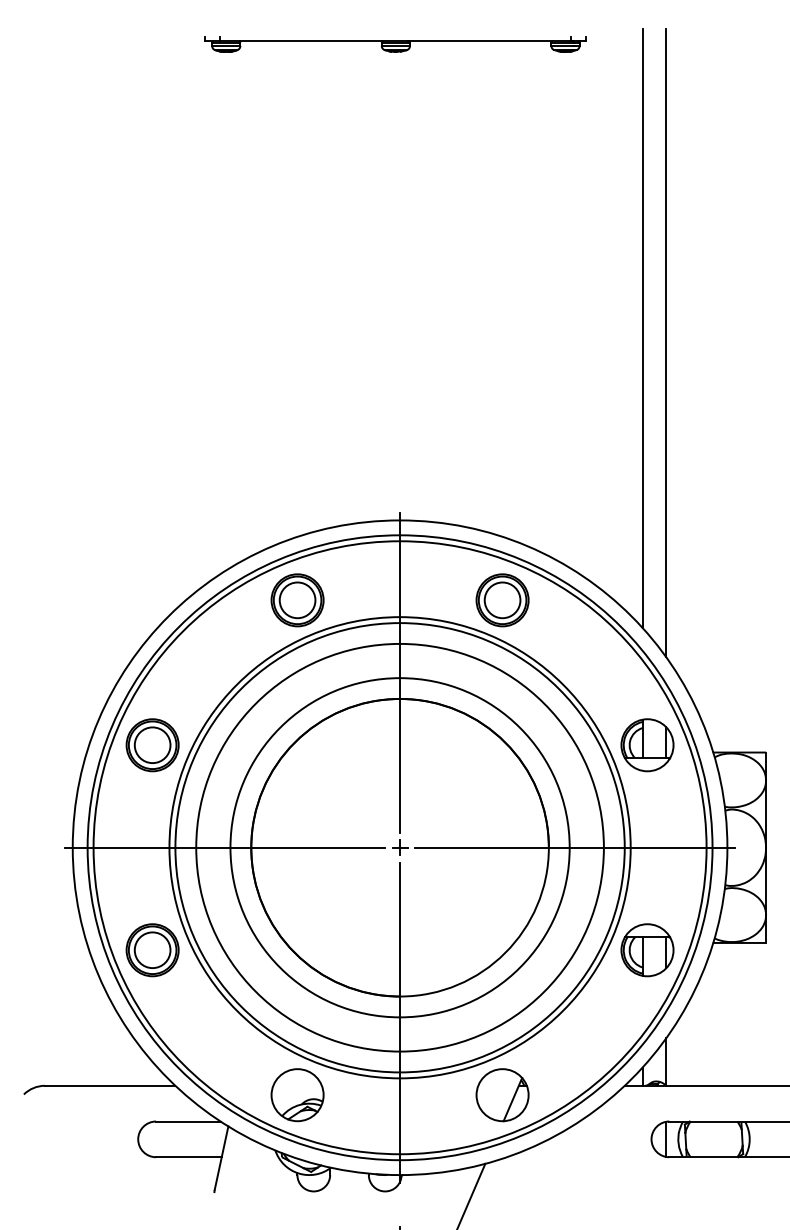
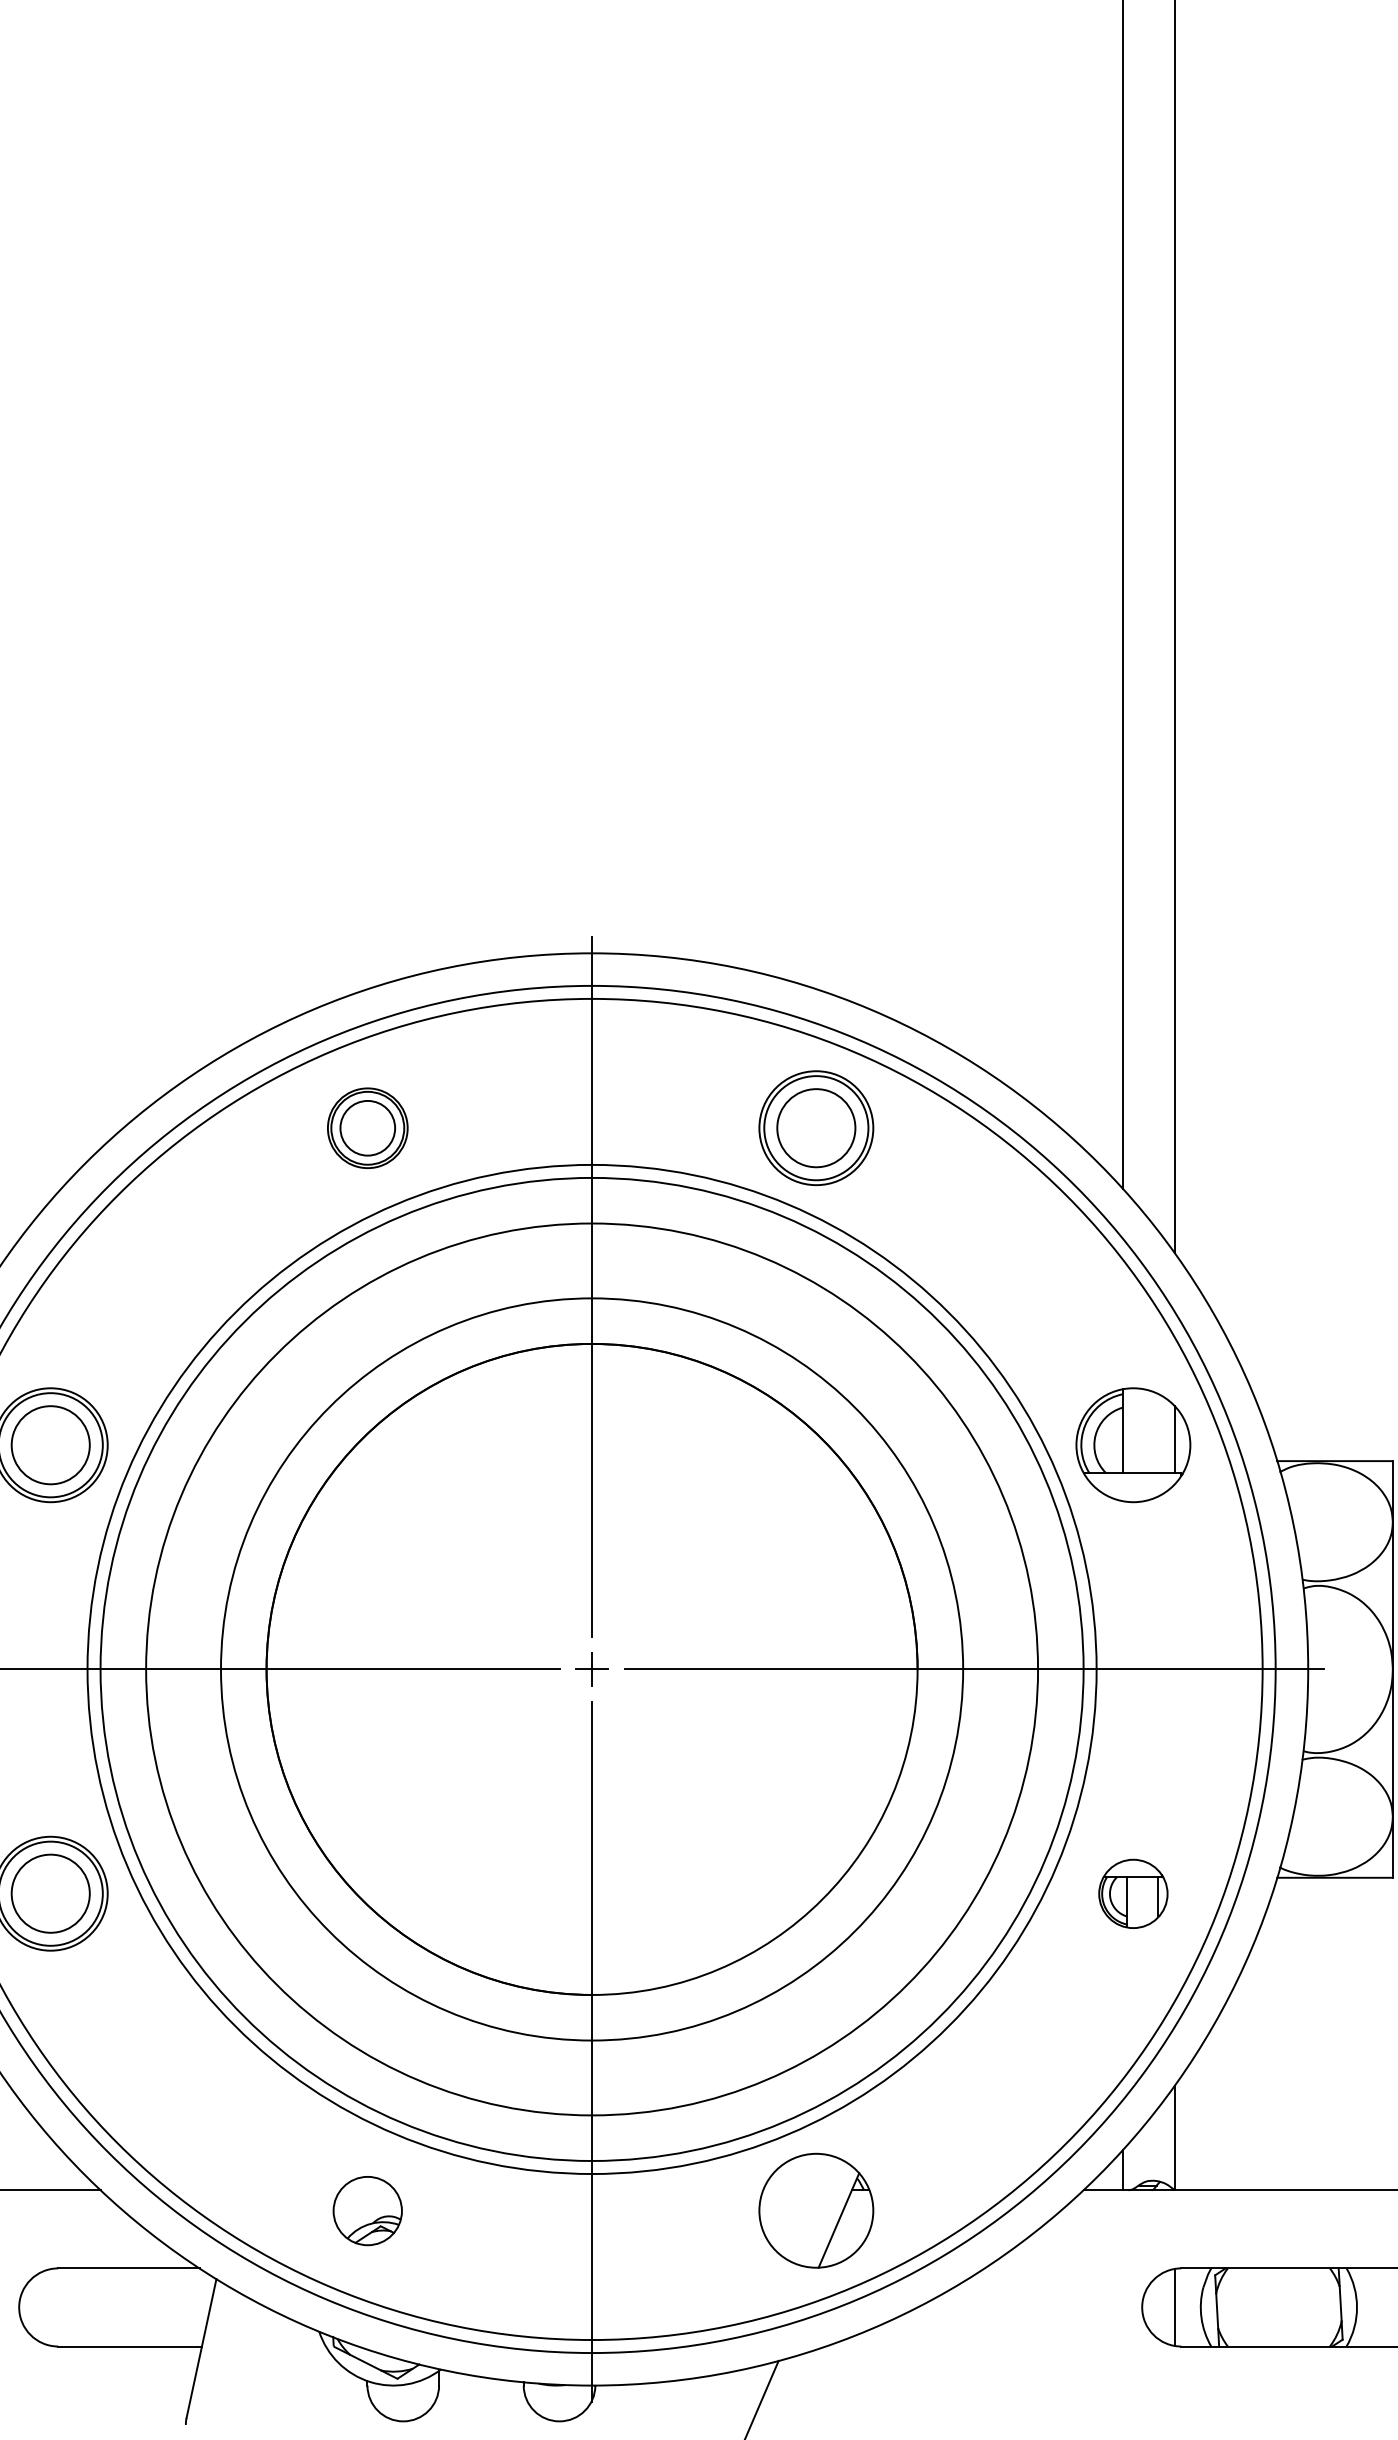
part: (297, 600) -> (367, 1128), size x0.7
part: (647, 950) -> (1133, 1894), size x0.6
part: (297, 1095) -> (367, 2211), size x0.6

